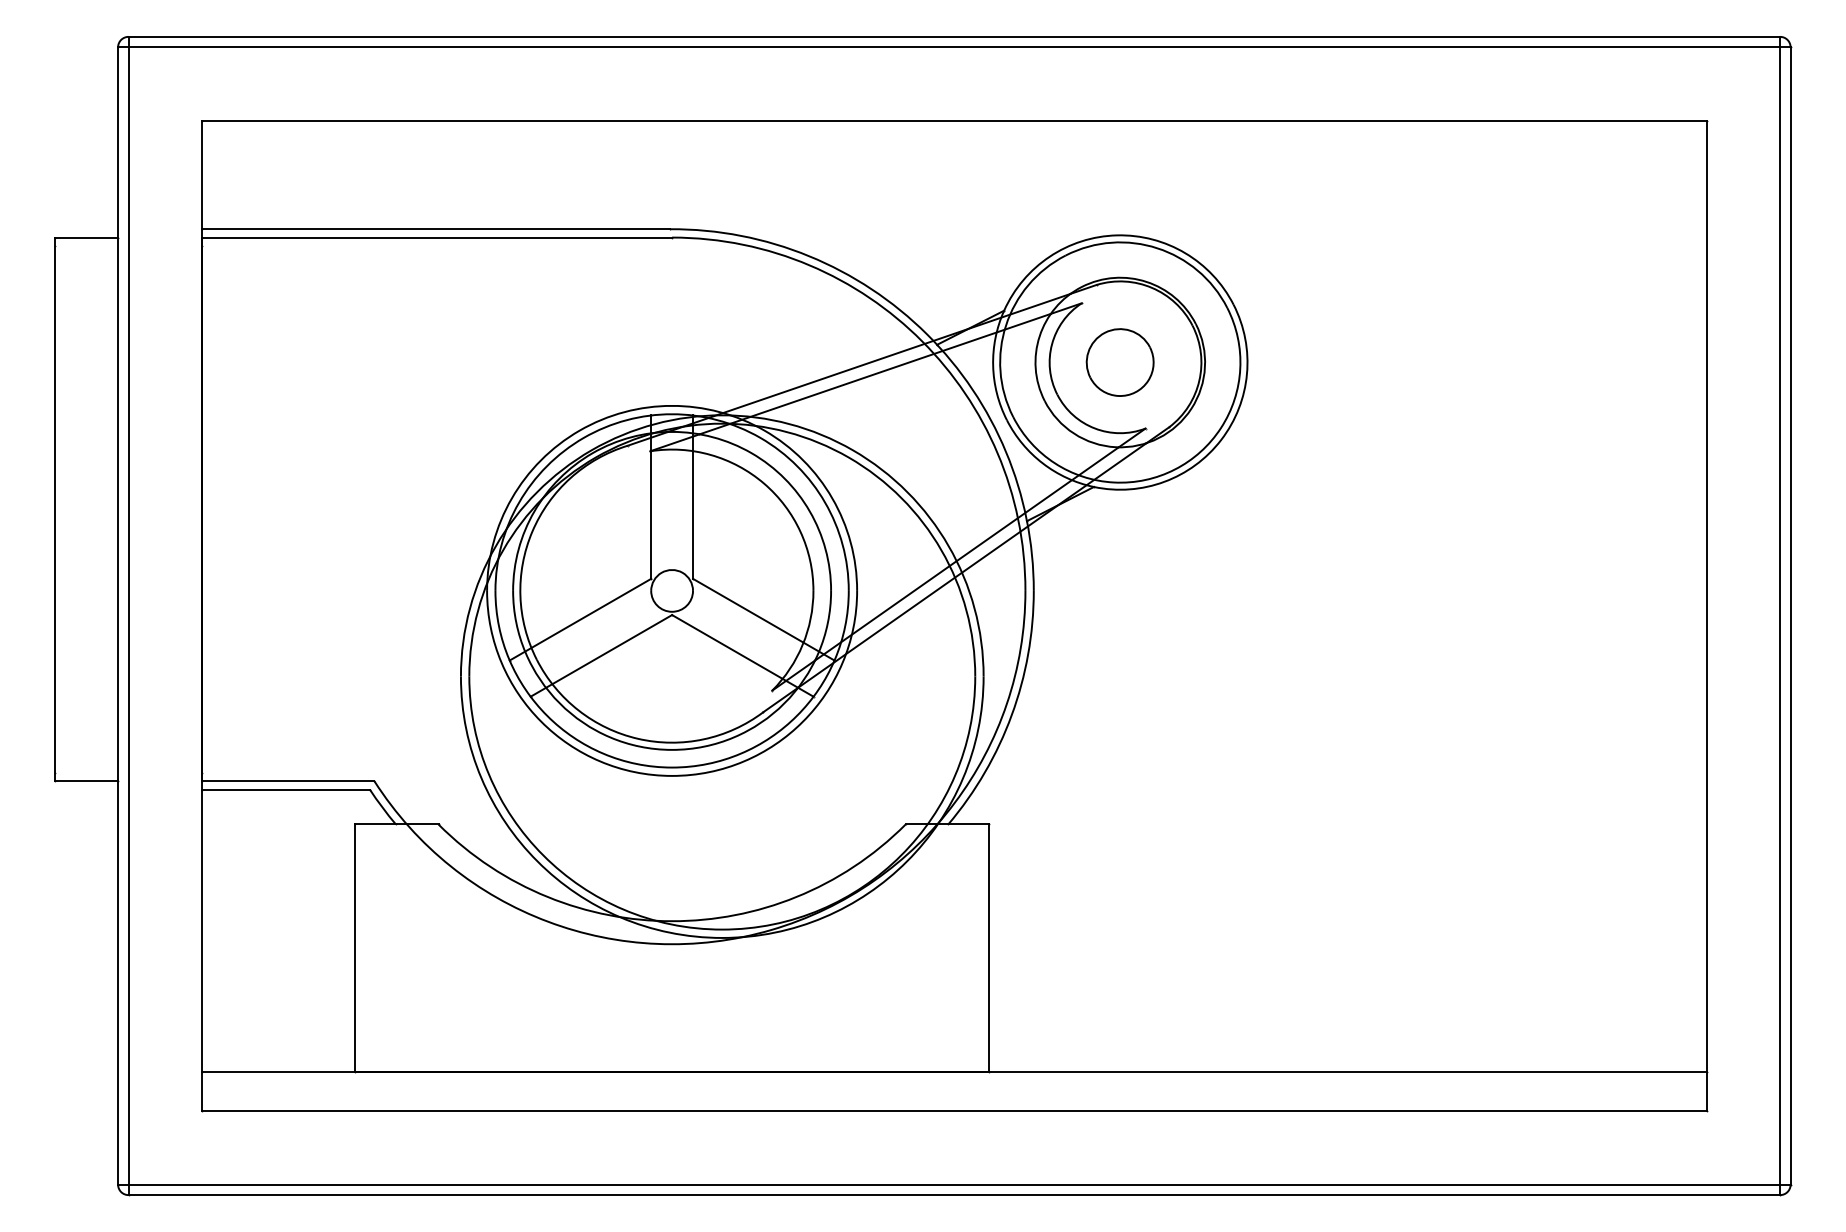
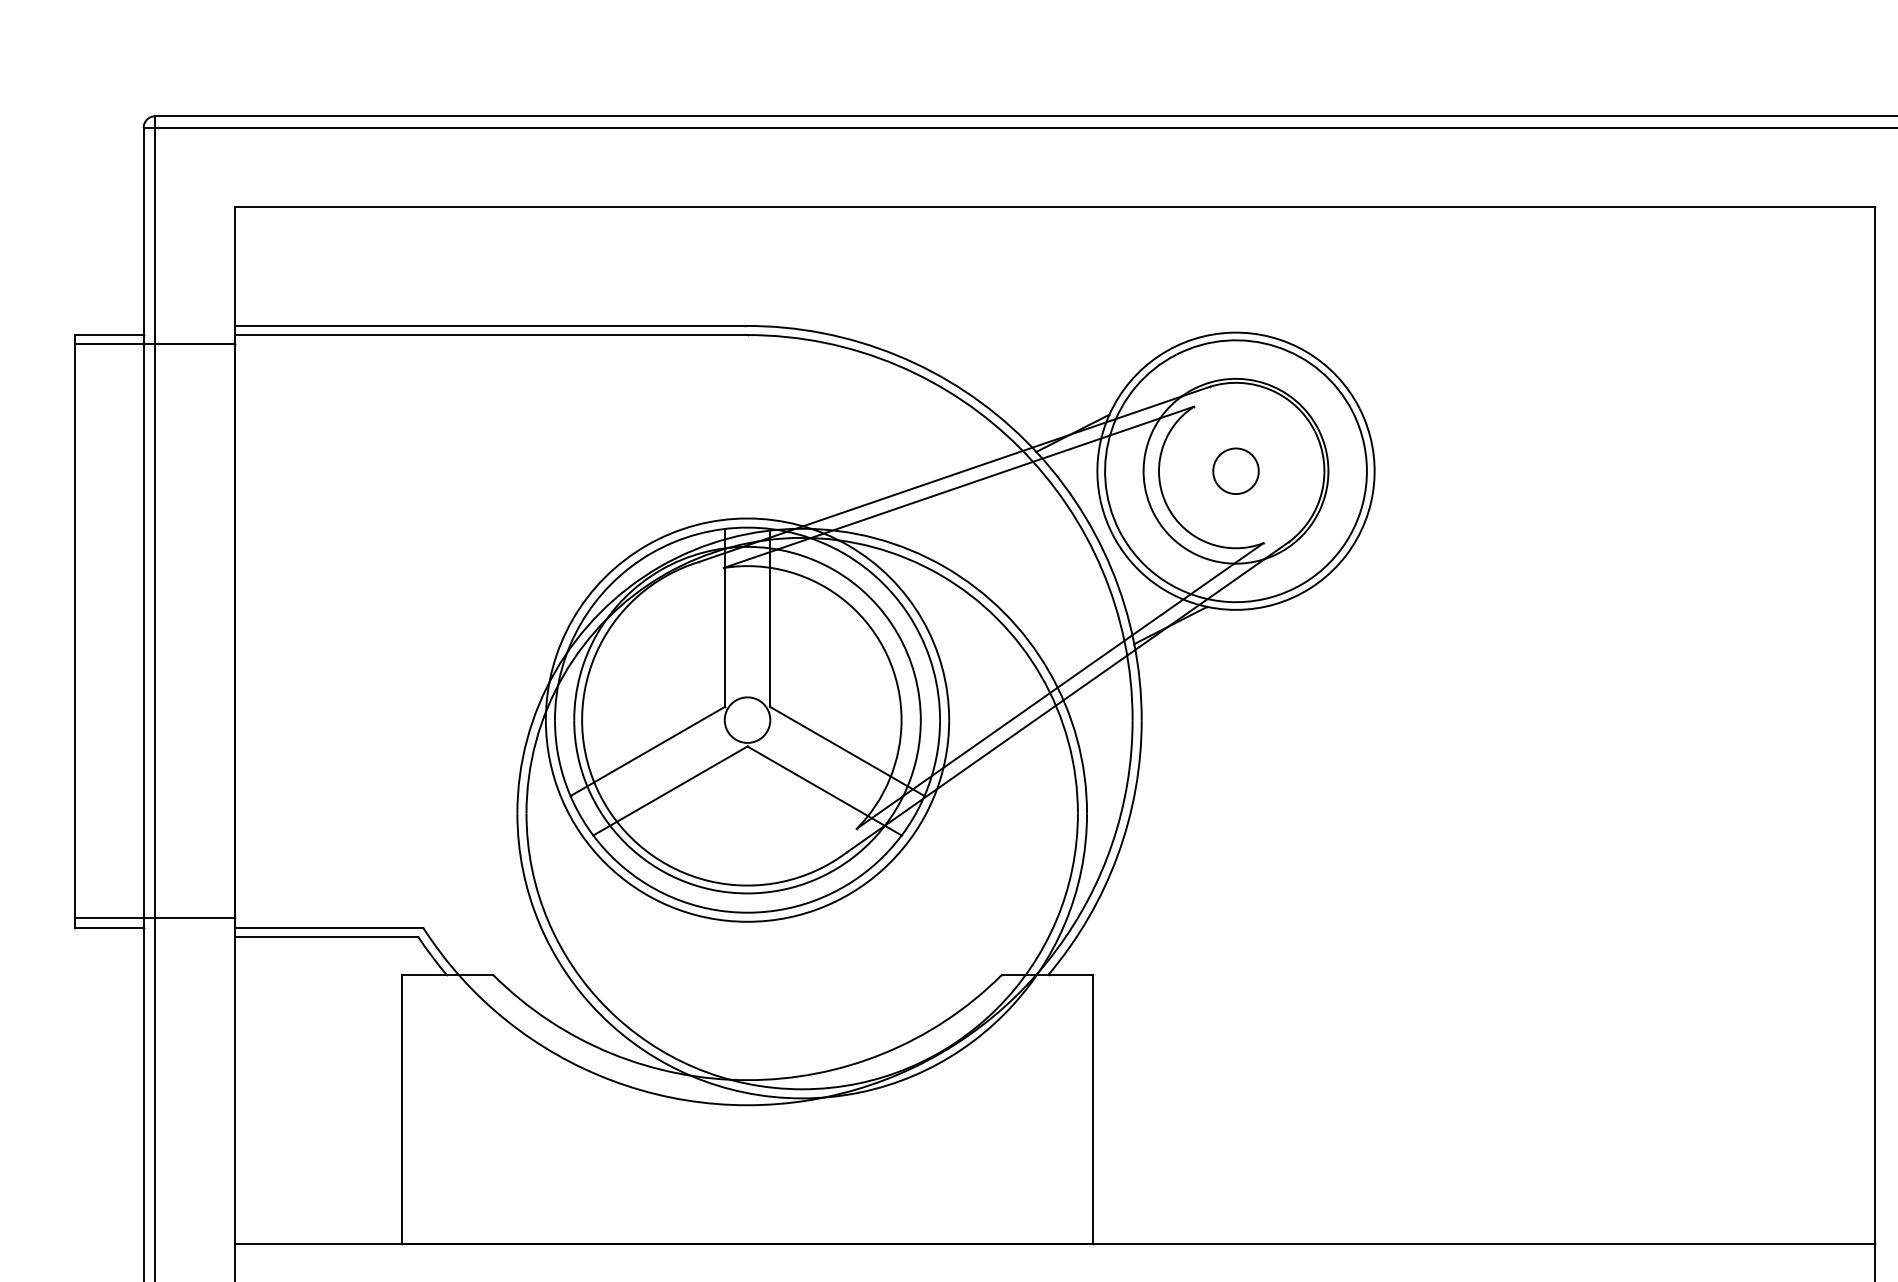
line: (128, 245) -> (155, 343), added
part: (1120, 362) -> (1236, 471), size x0.62
line: (128, 772) -> (155, 918), added

